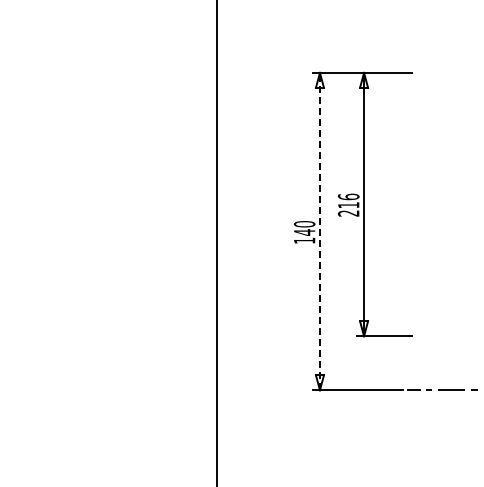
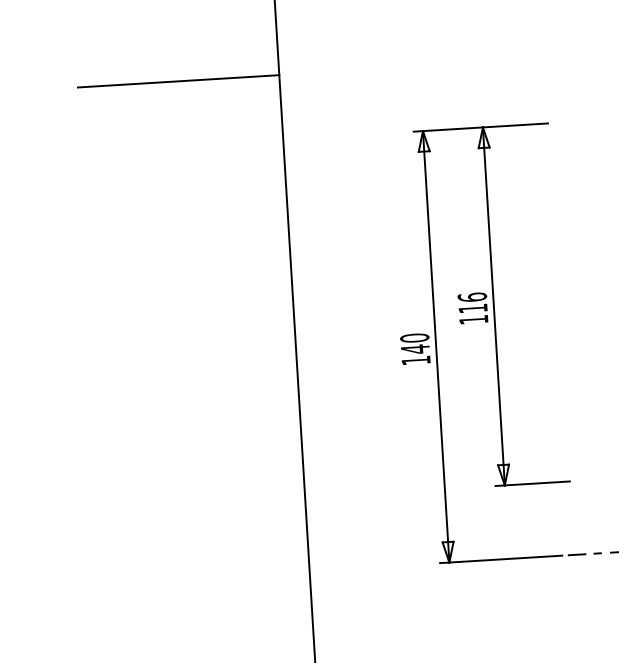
line: (143, 25) -> (179, 81), added
text: (348, 213) -> (473, 319), 216 -> 116
line: (319, 231) -> (435, 346), dashed -> solid

